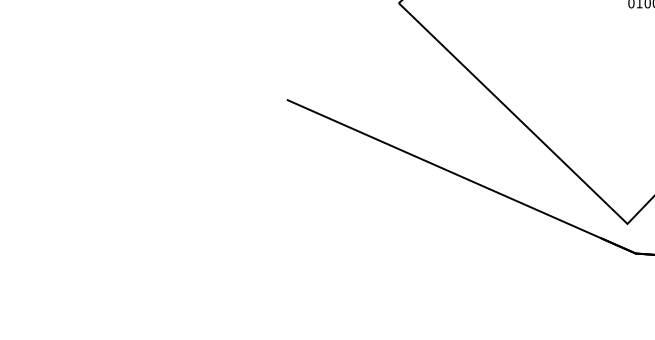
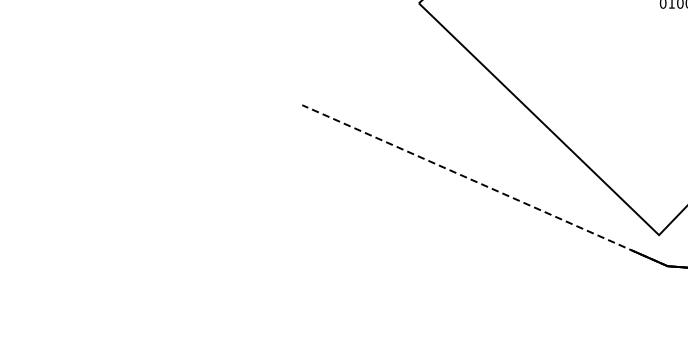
line: (461, 176) -> (484, 185), solid -> dashed

